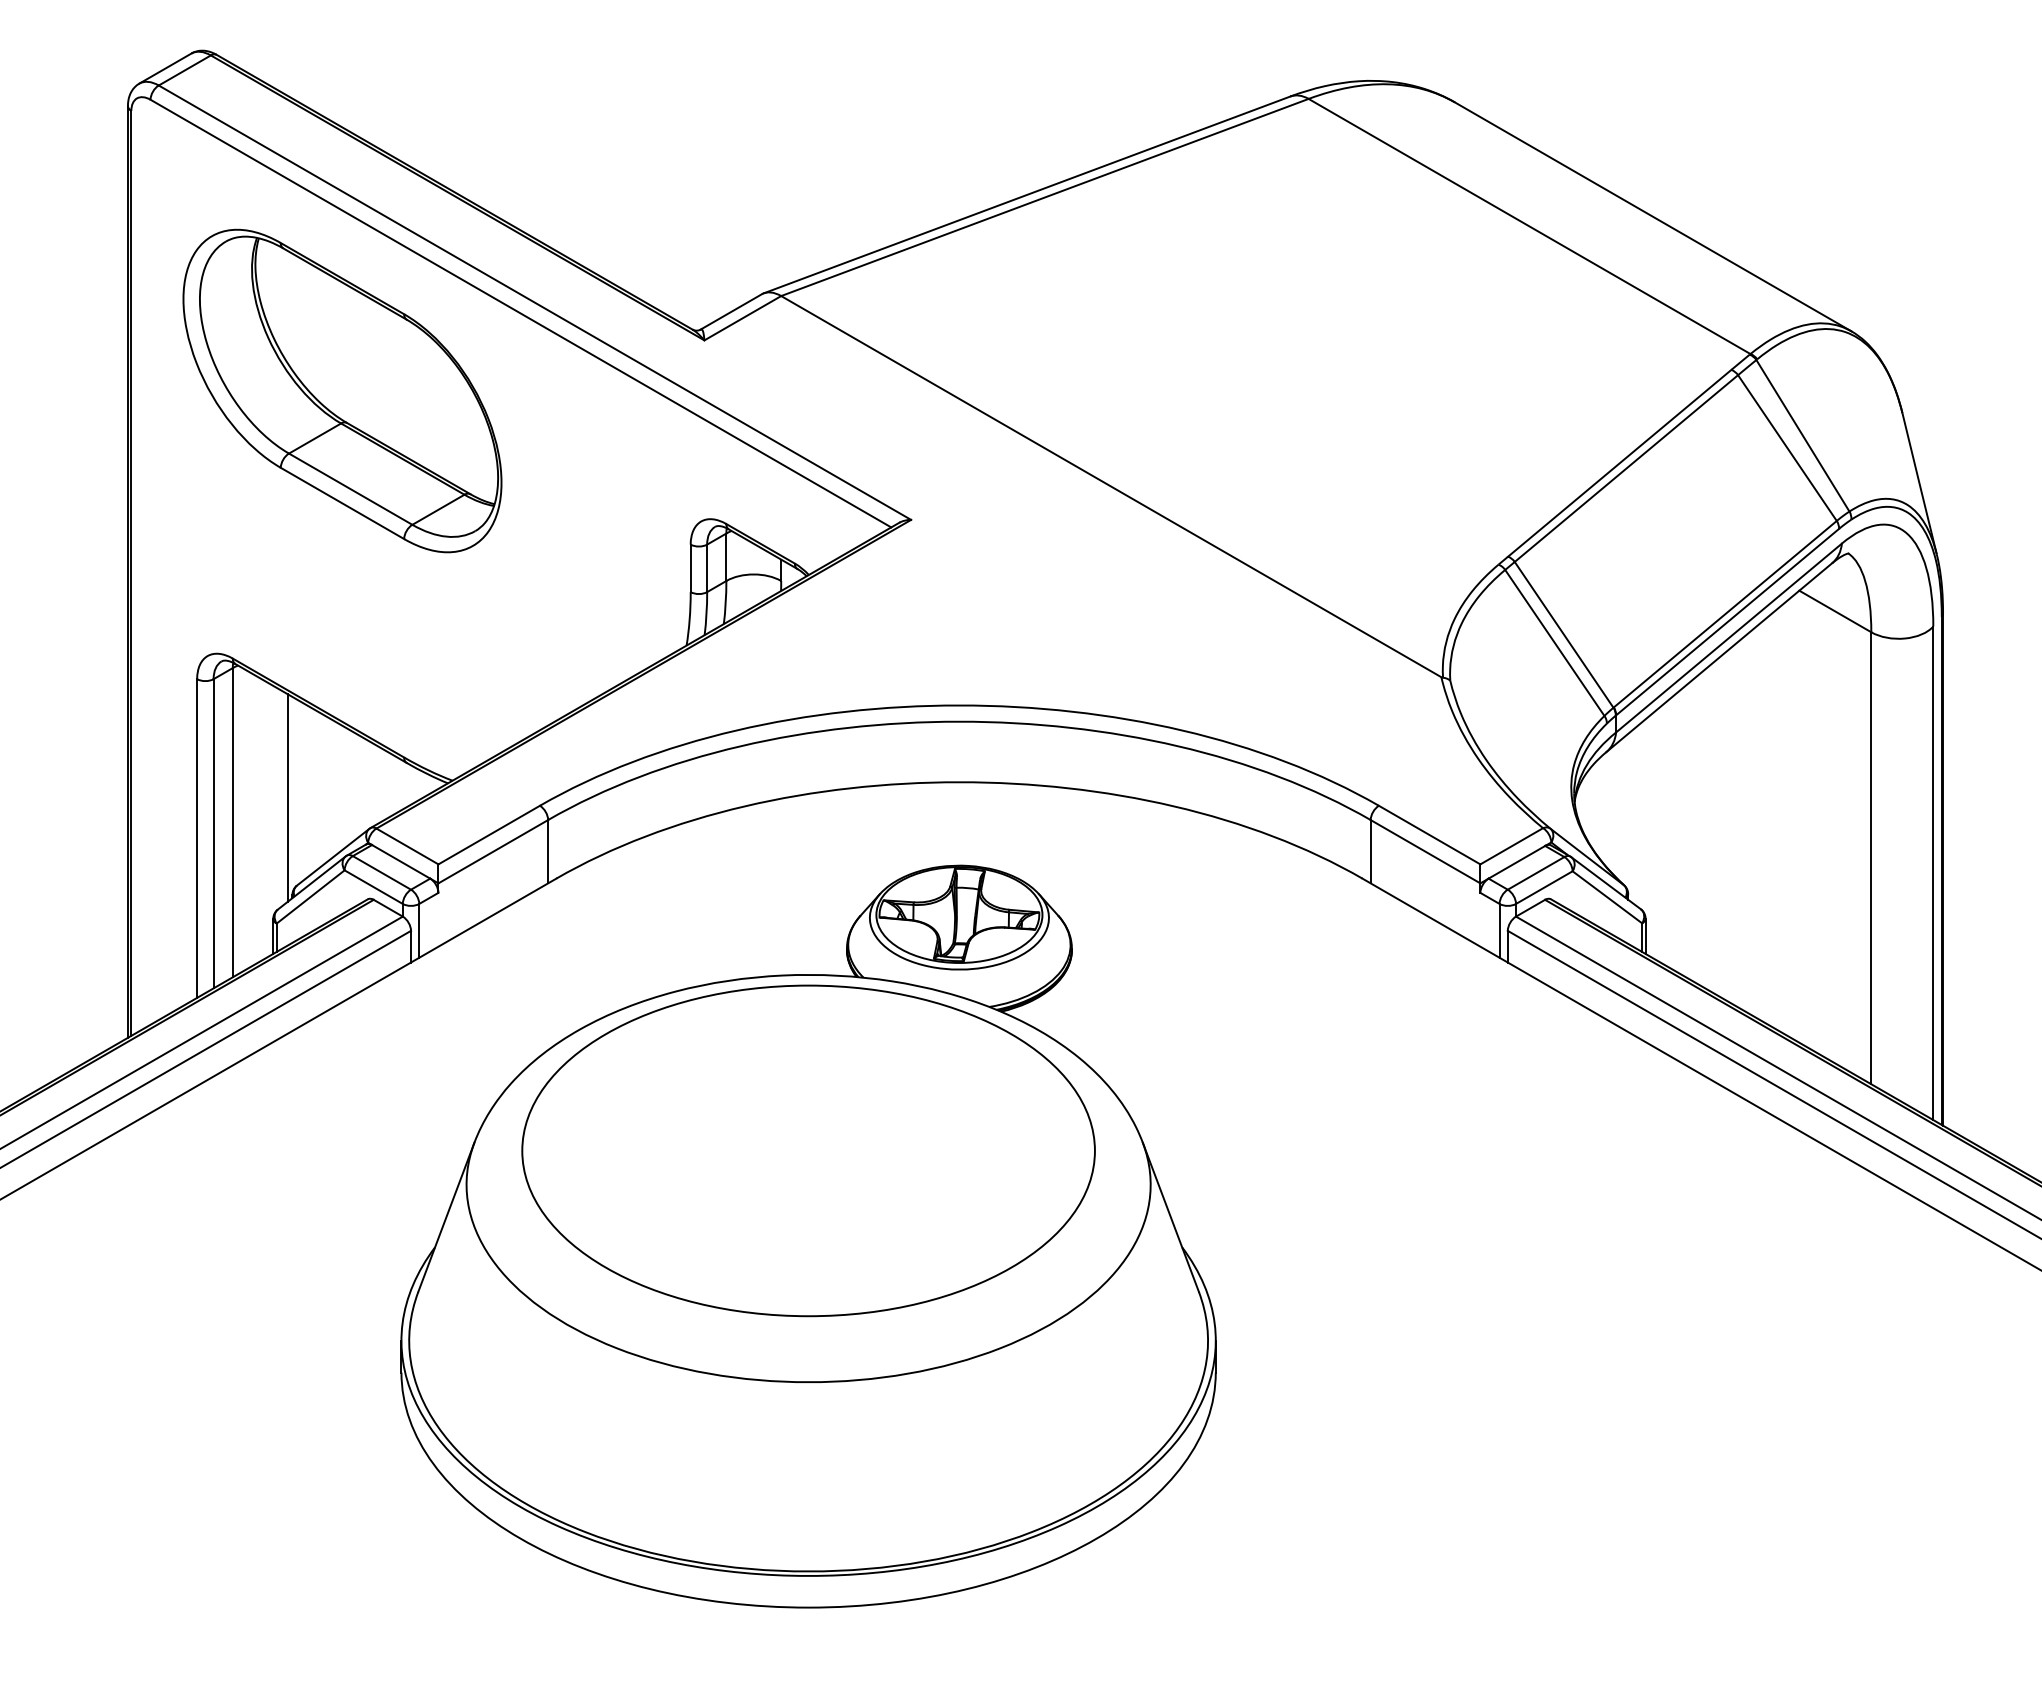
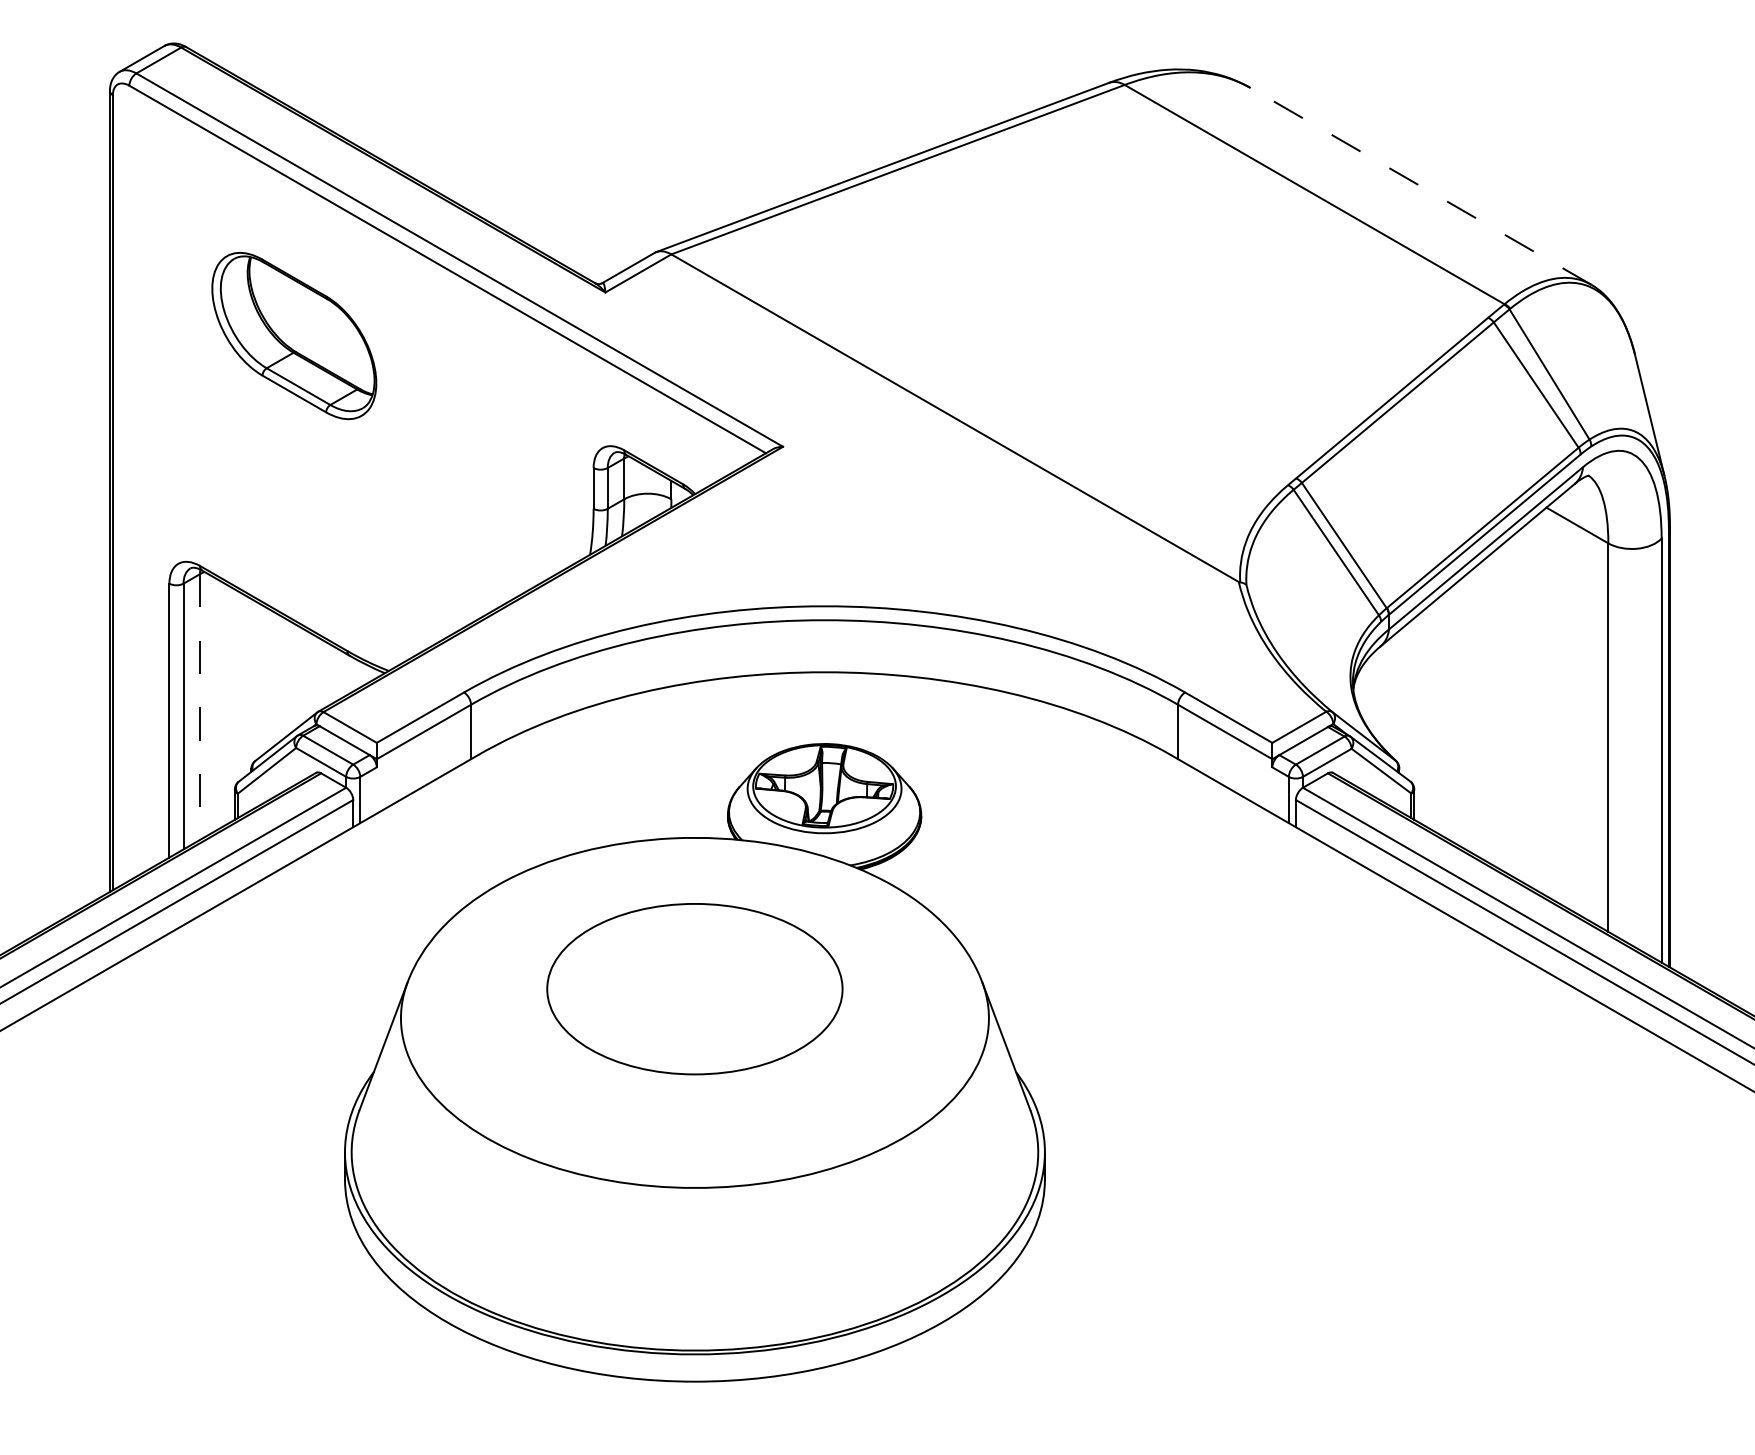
line: (1652, 216) -> (1420, 186), solid -> dashed
part: (342, 390) -> (294, 335), size x0.6
line: (287, 797) -> (247, 685), removed
line: (232, 822) -> (199, 706), solid -> dashed
part: (808, 1150) -> (694, 988), size x0.6

